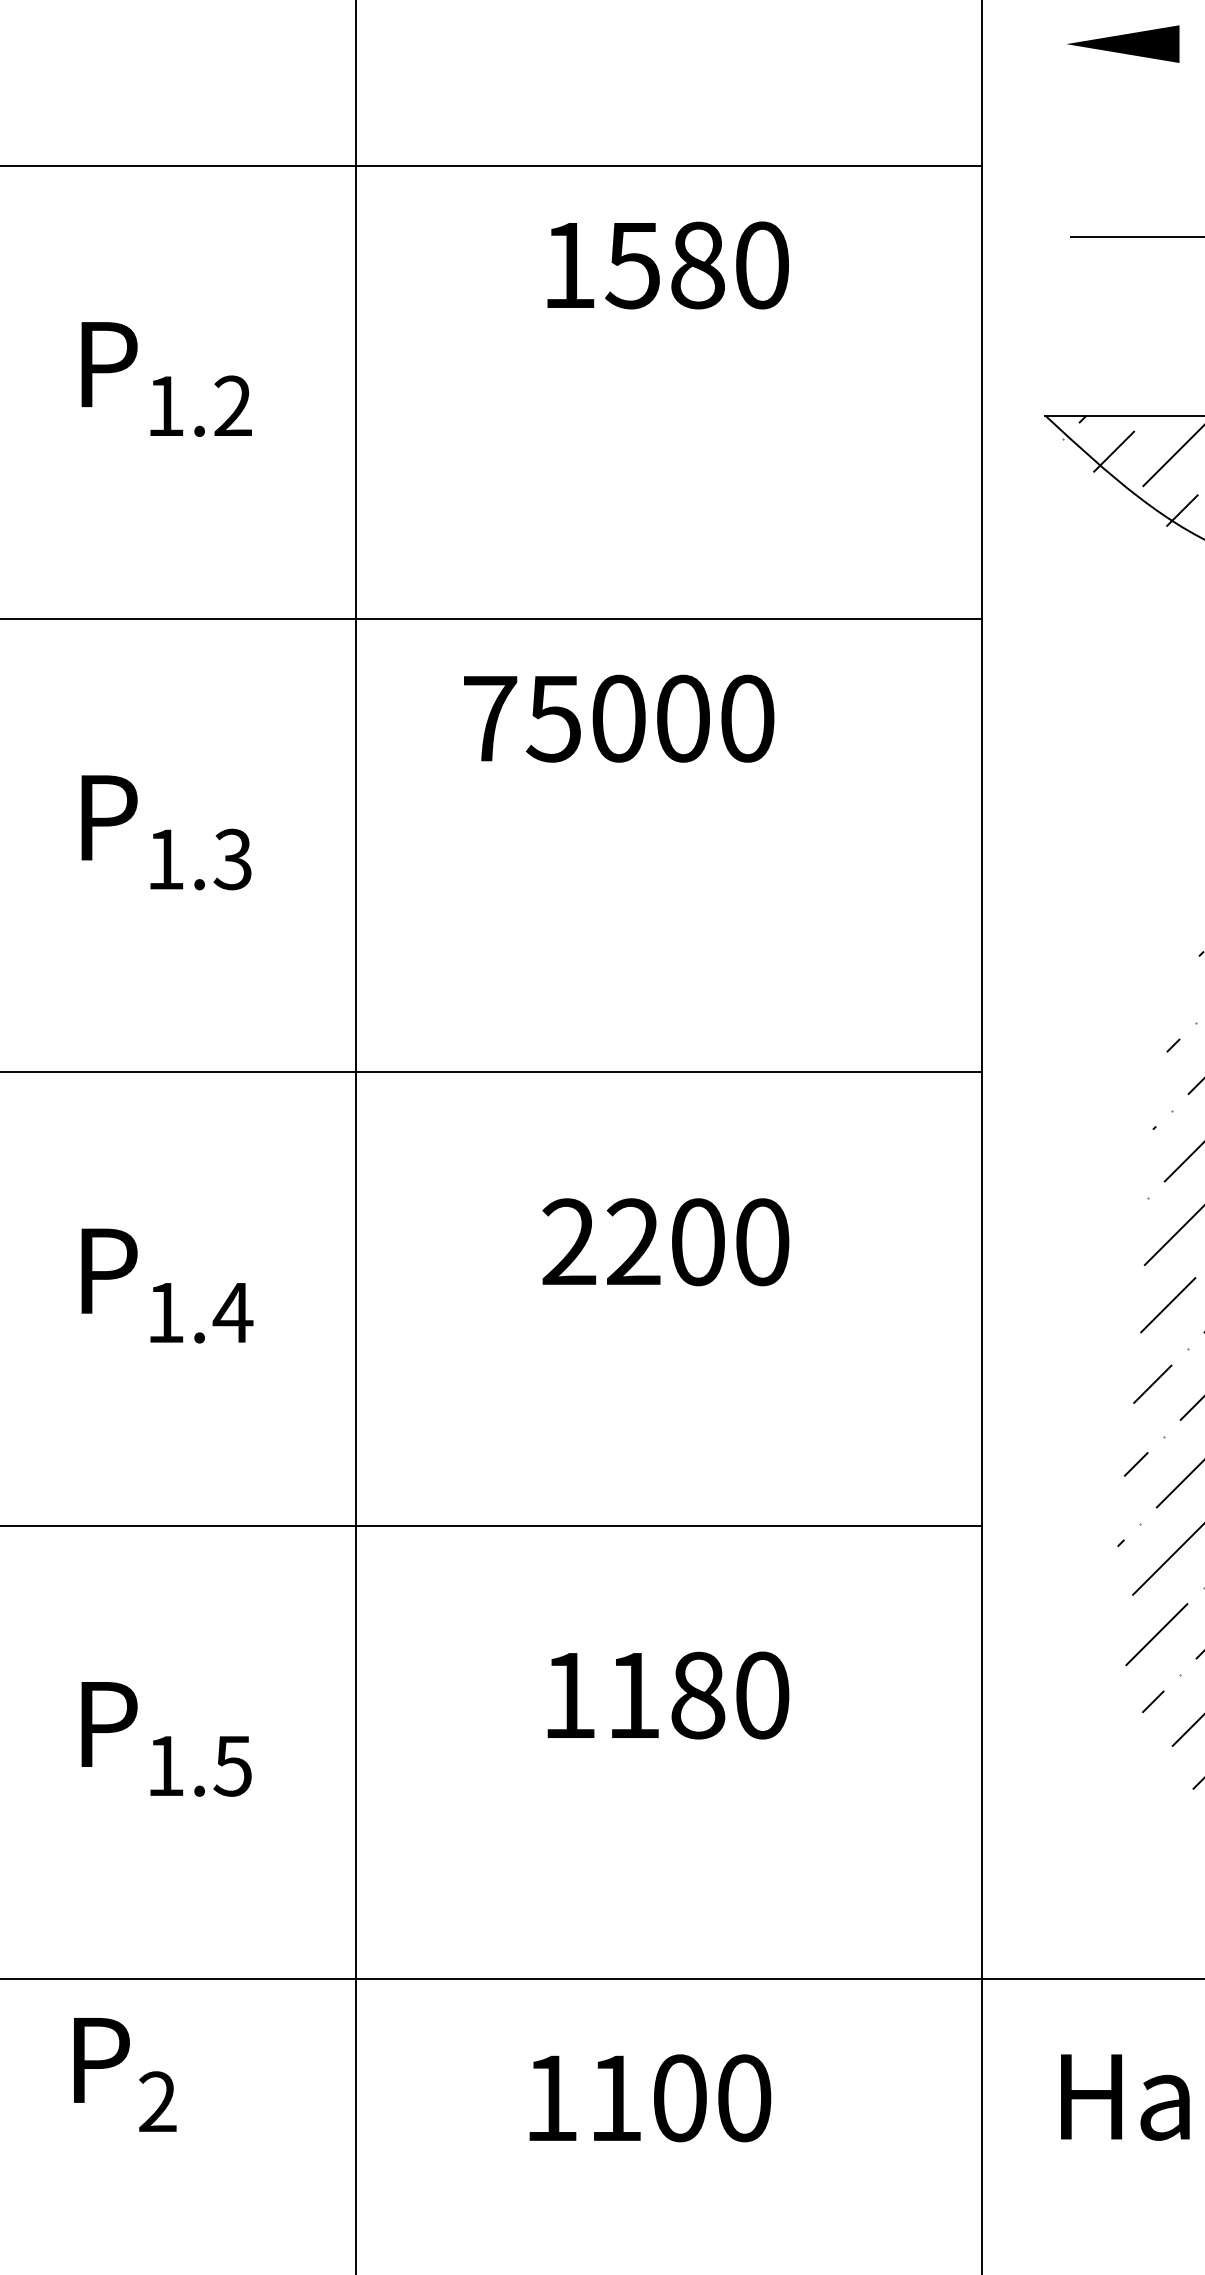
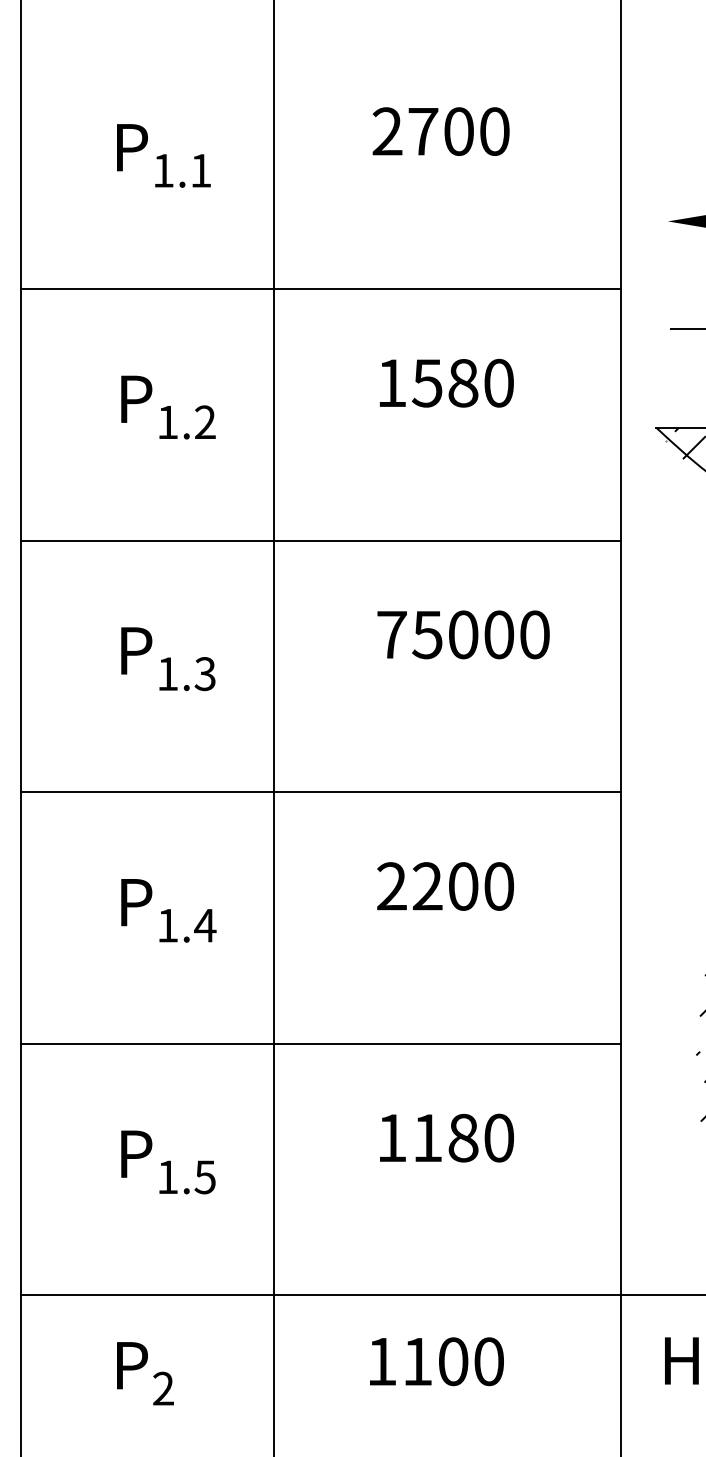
text: (667, 264) -> (446, 382), moved
text: (618, 718) -> (463, 634), moved
text: (125, 2074) -> (145, 1373), moved

